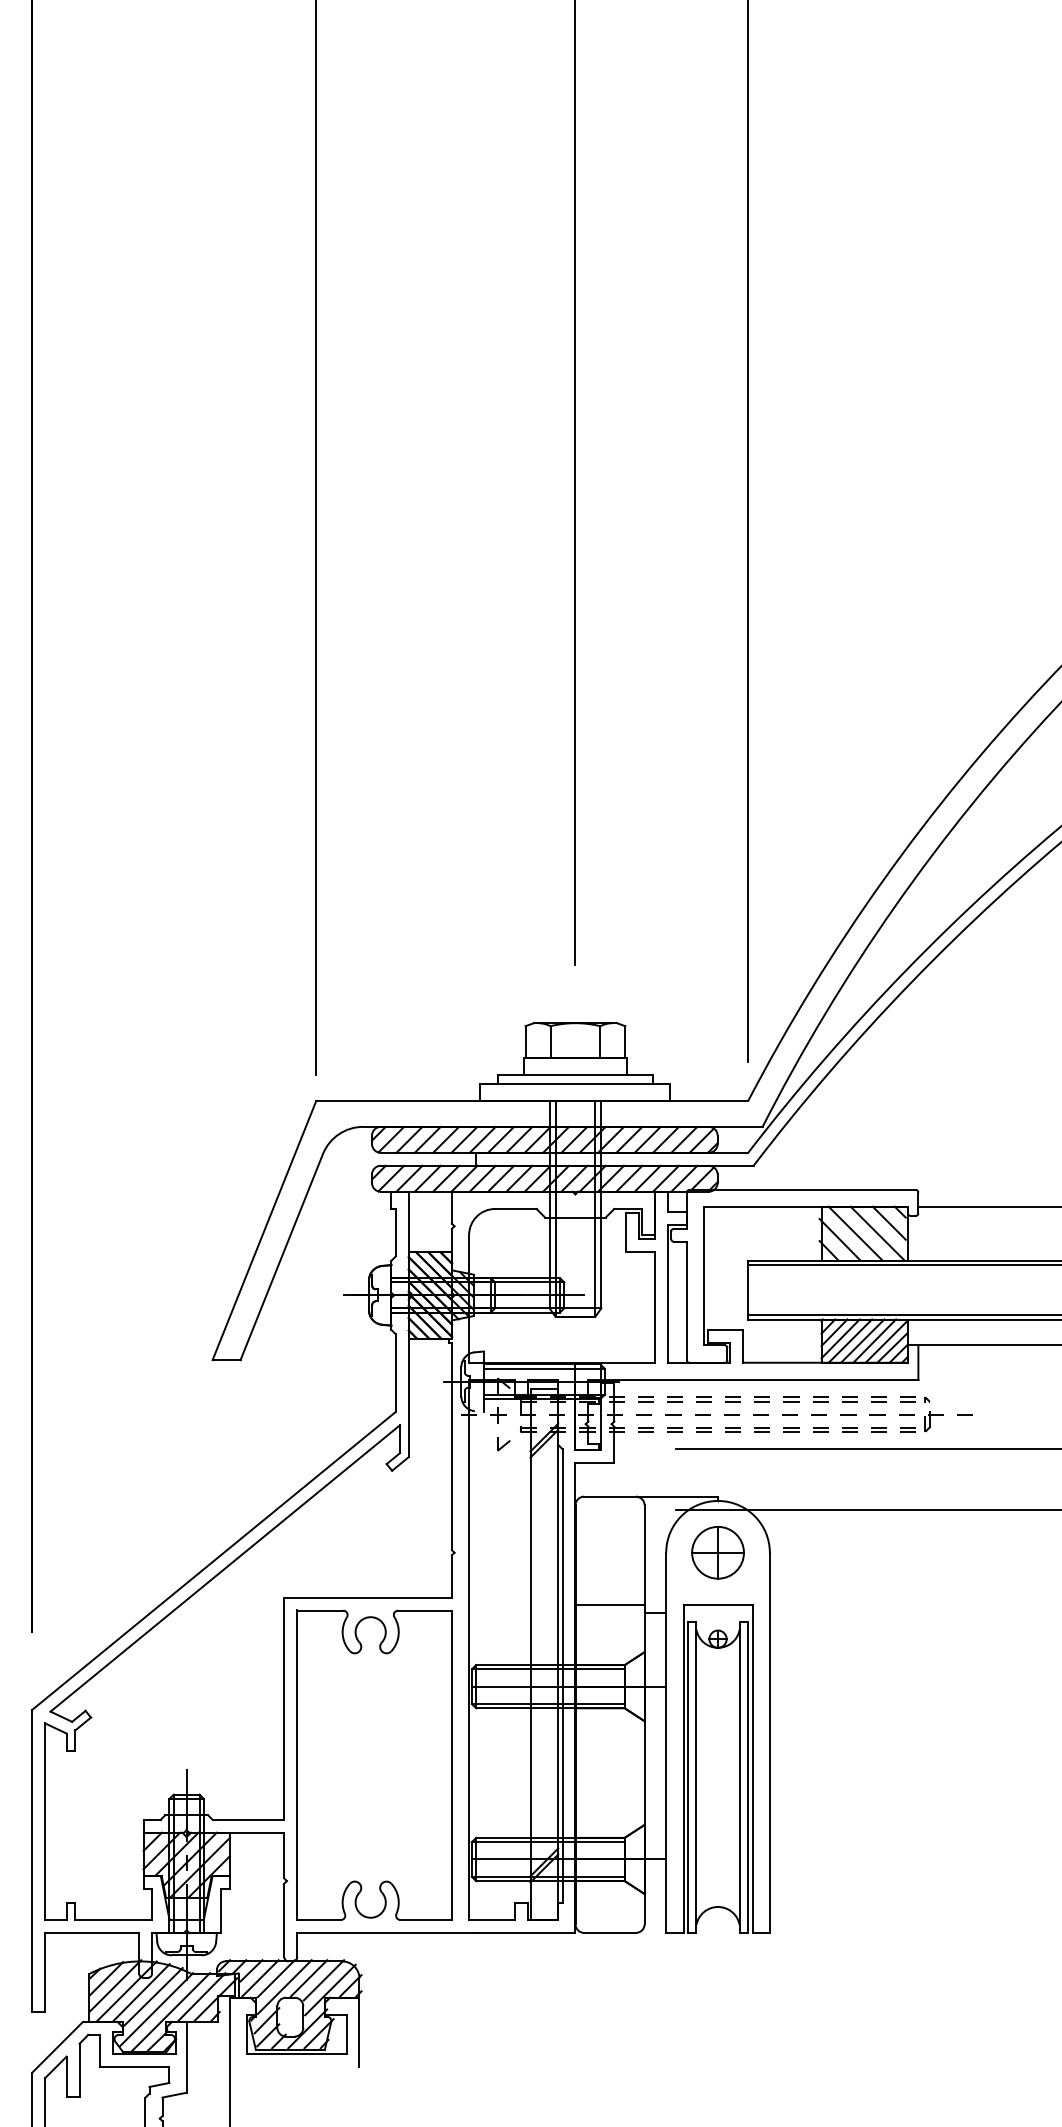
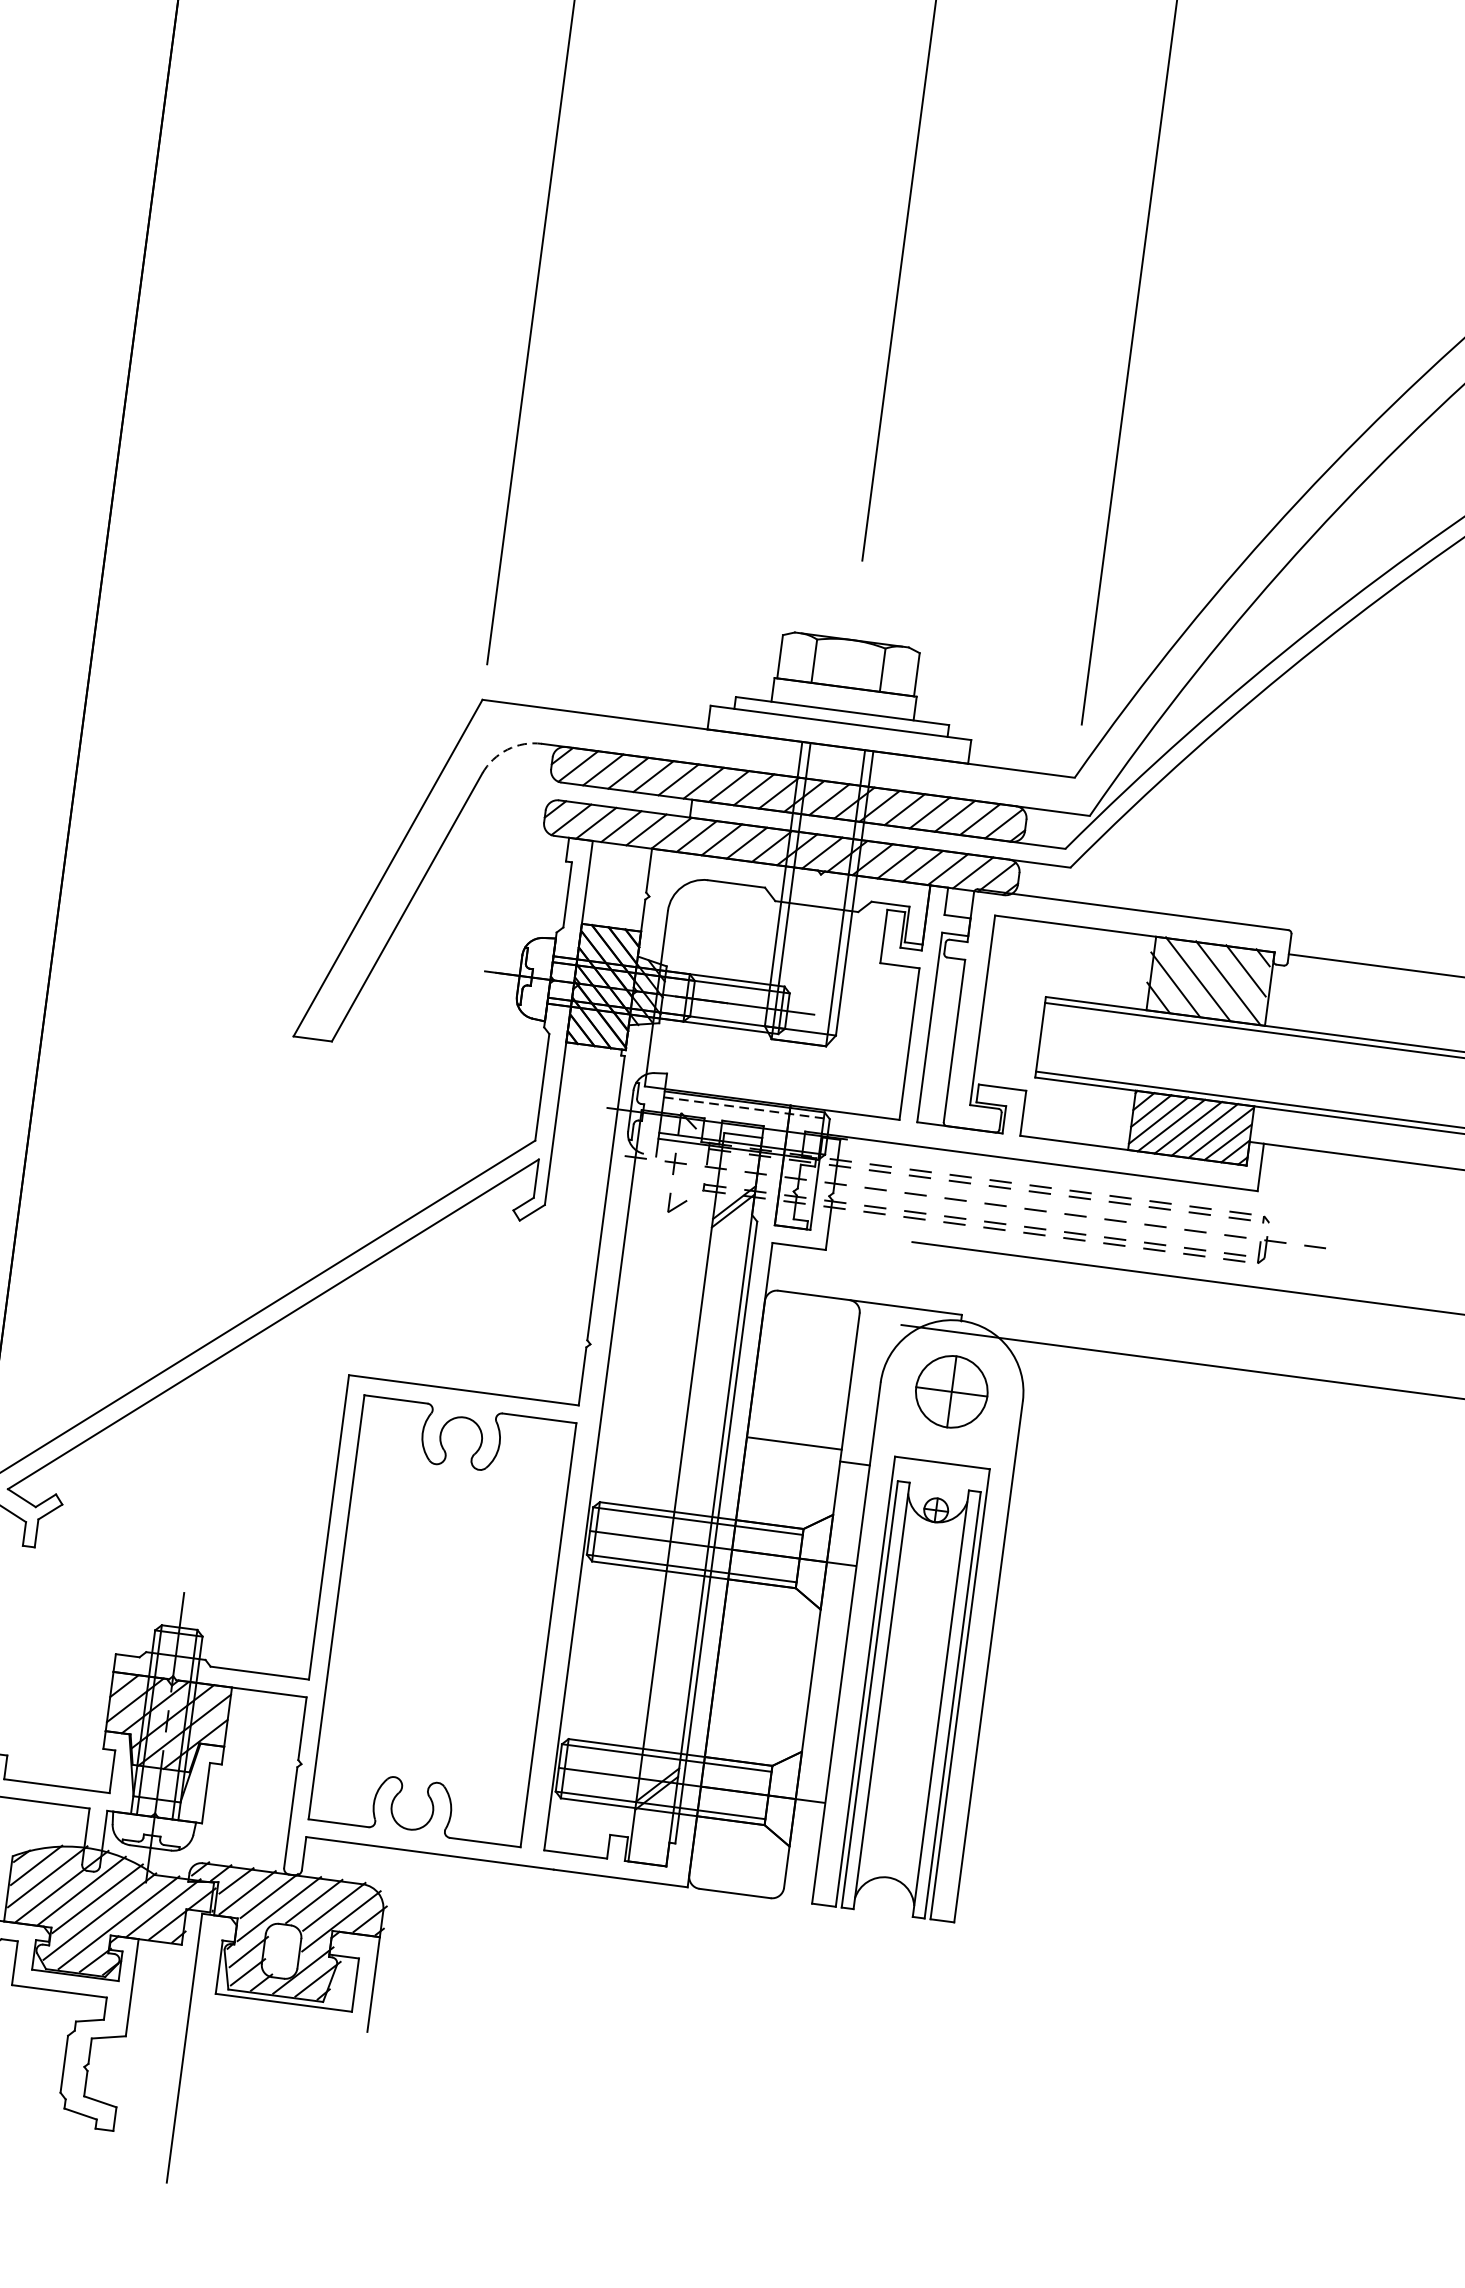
arc: (338, 1134) -> (506, 749), solid -> dashed
line: (544, 1368) -> (747, 1107), solid -> dashed

